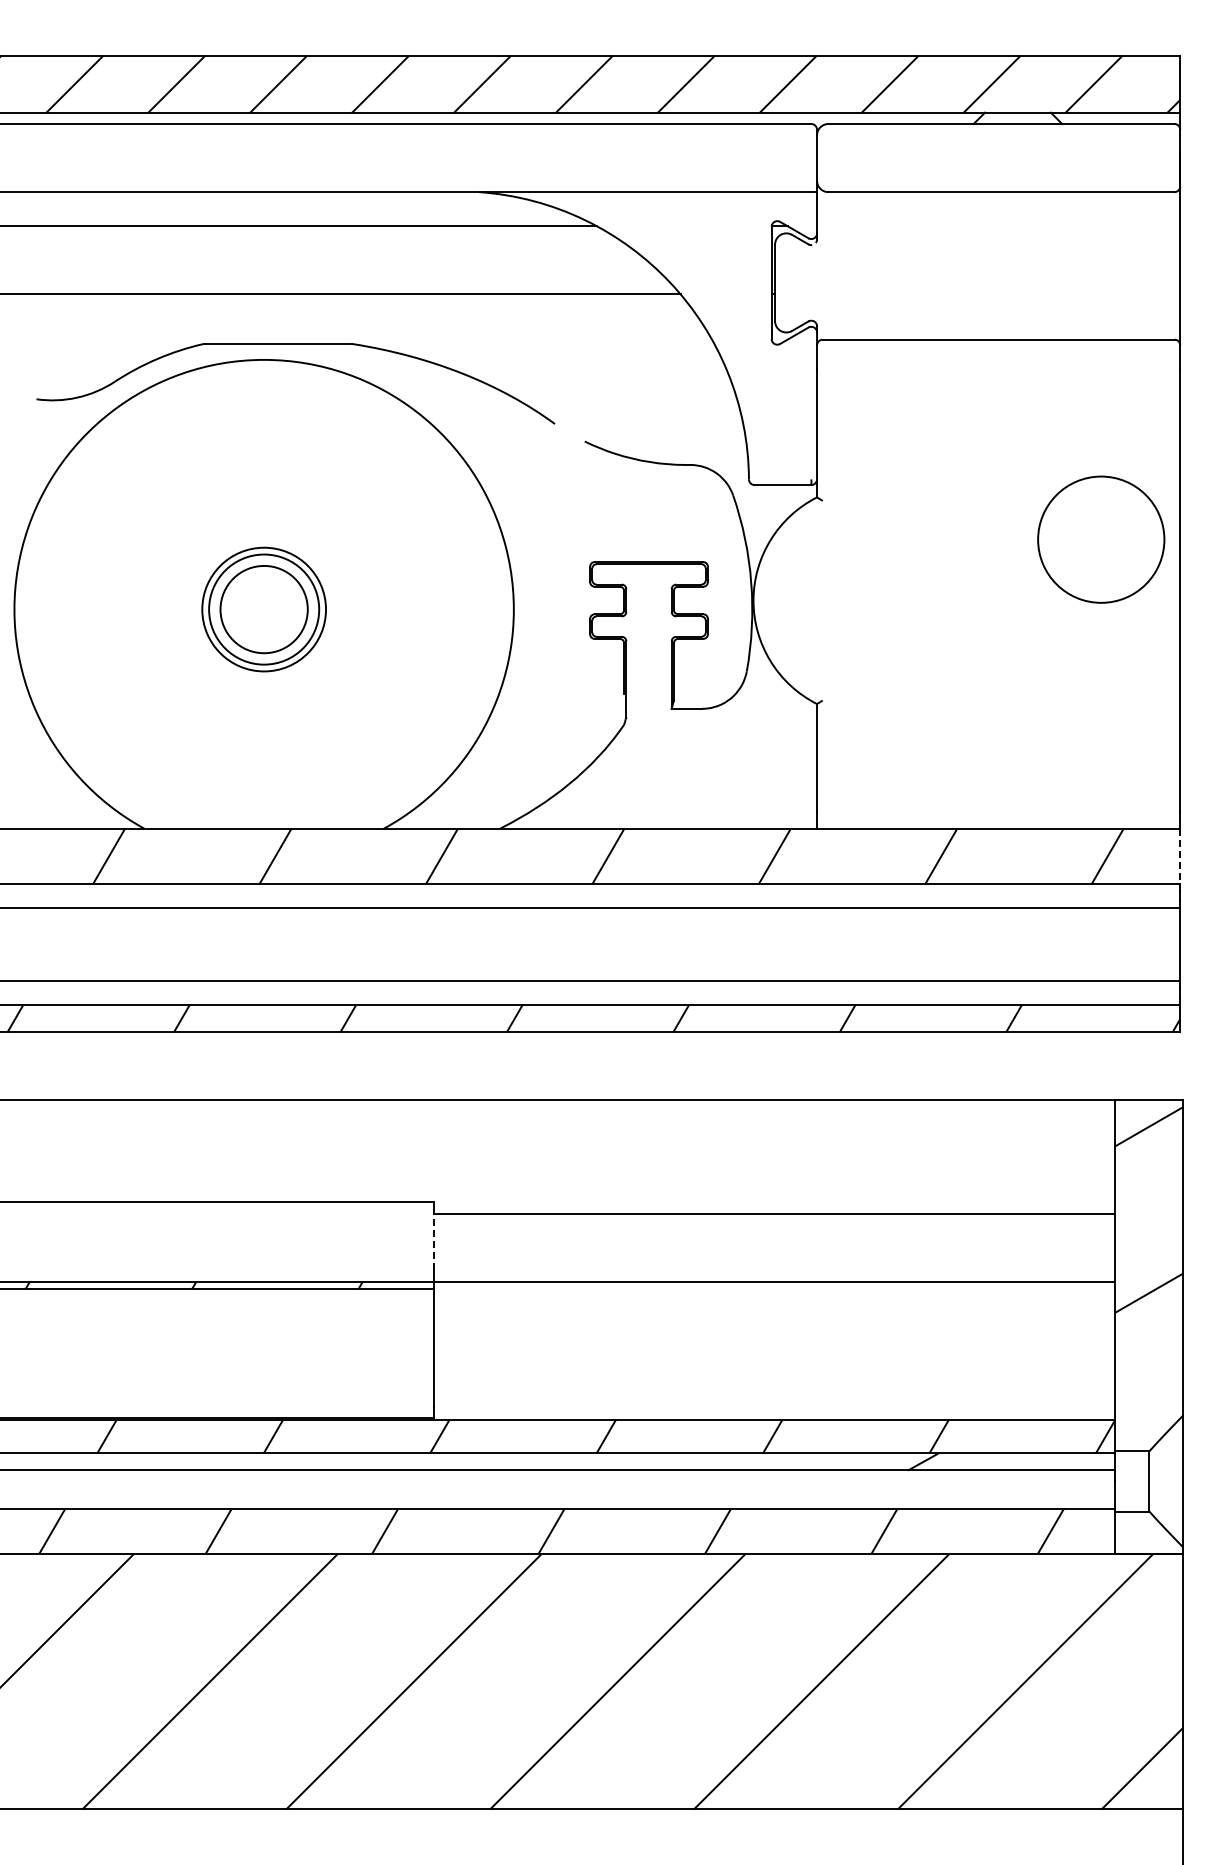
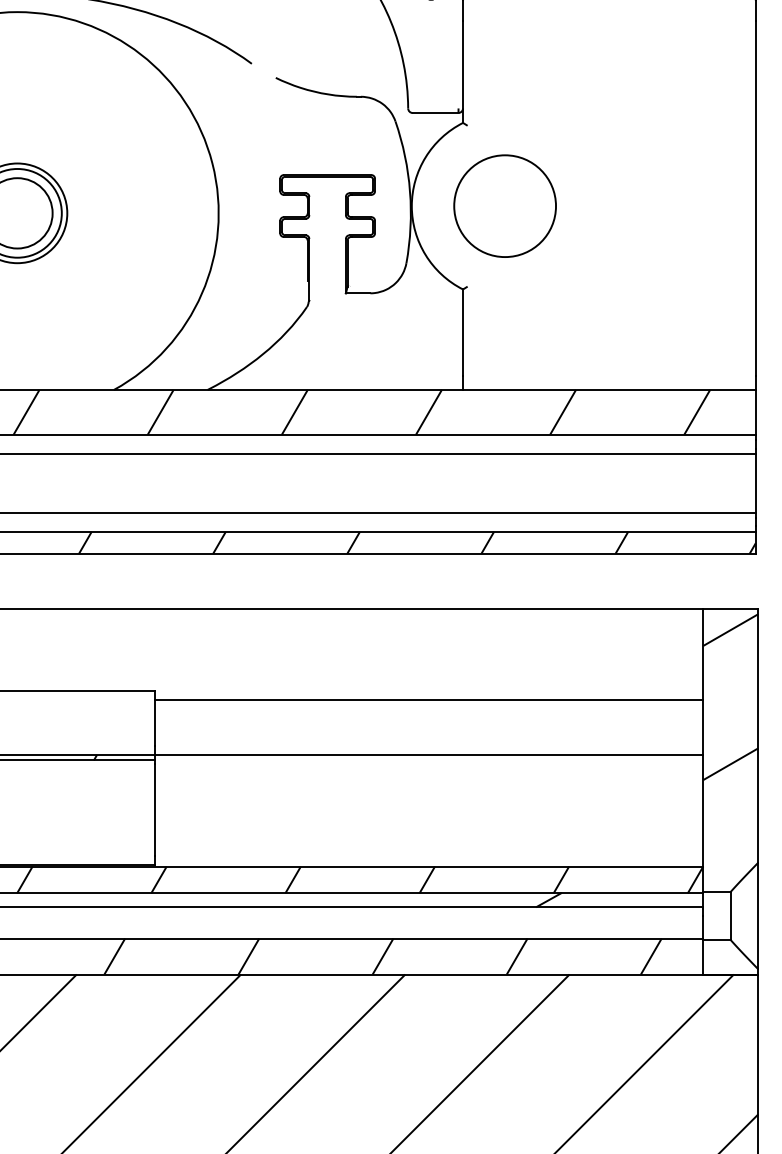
circle: (1101, 539) -> (505, 206), moved
line: (1180, 856) -> (755, 412), dashed -> solid
line: (434, 1241) -> (154, 722), dashed -> solid

